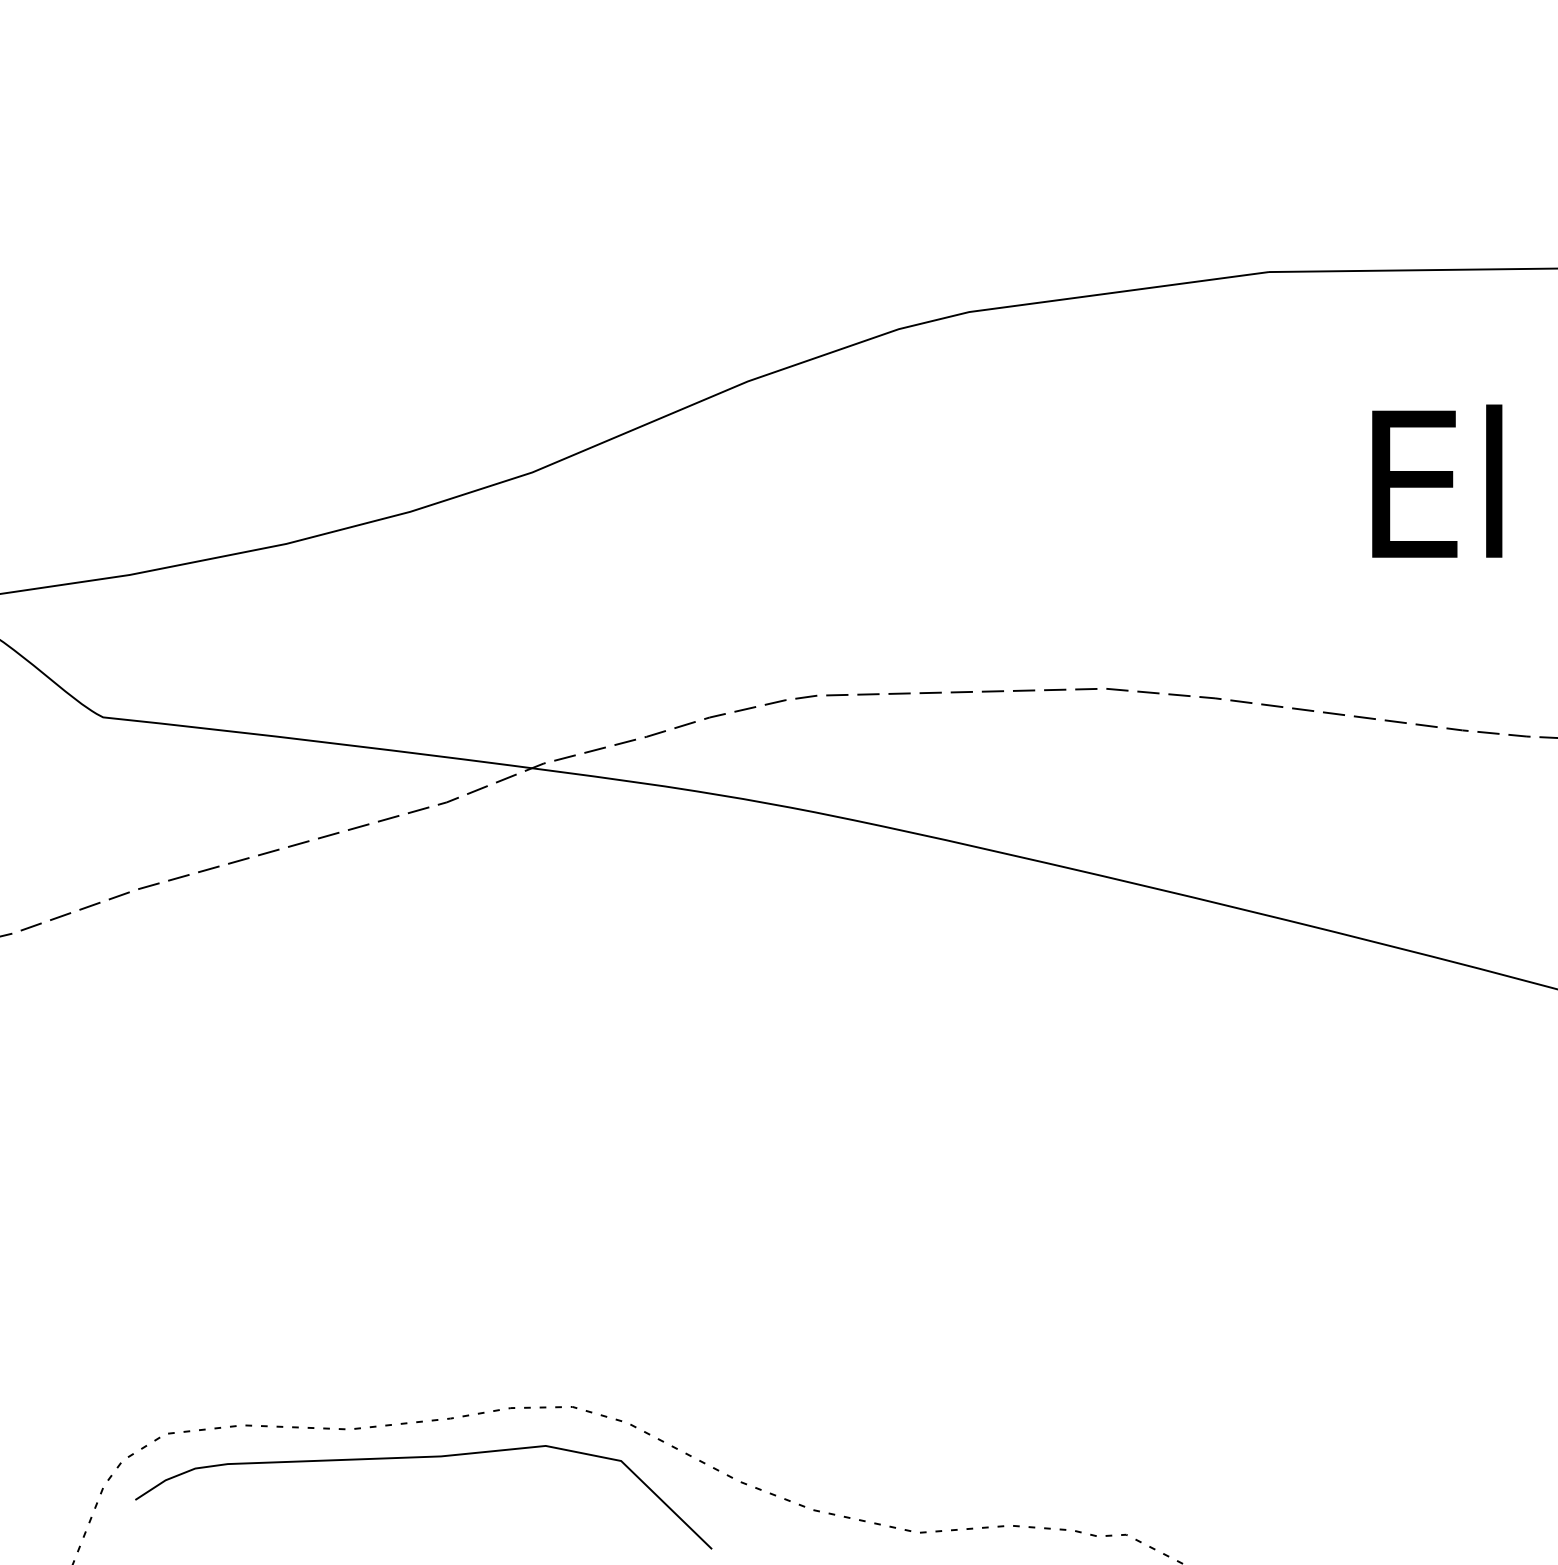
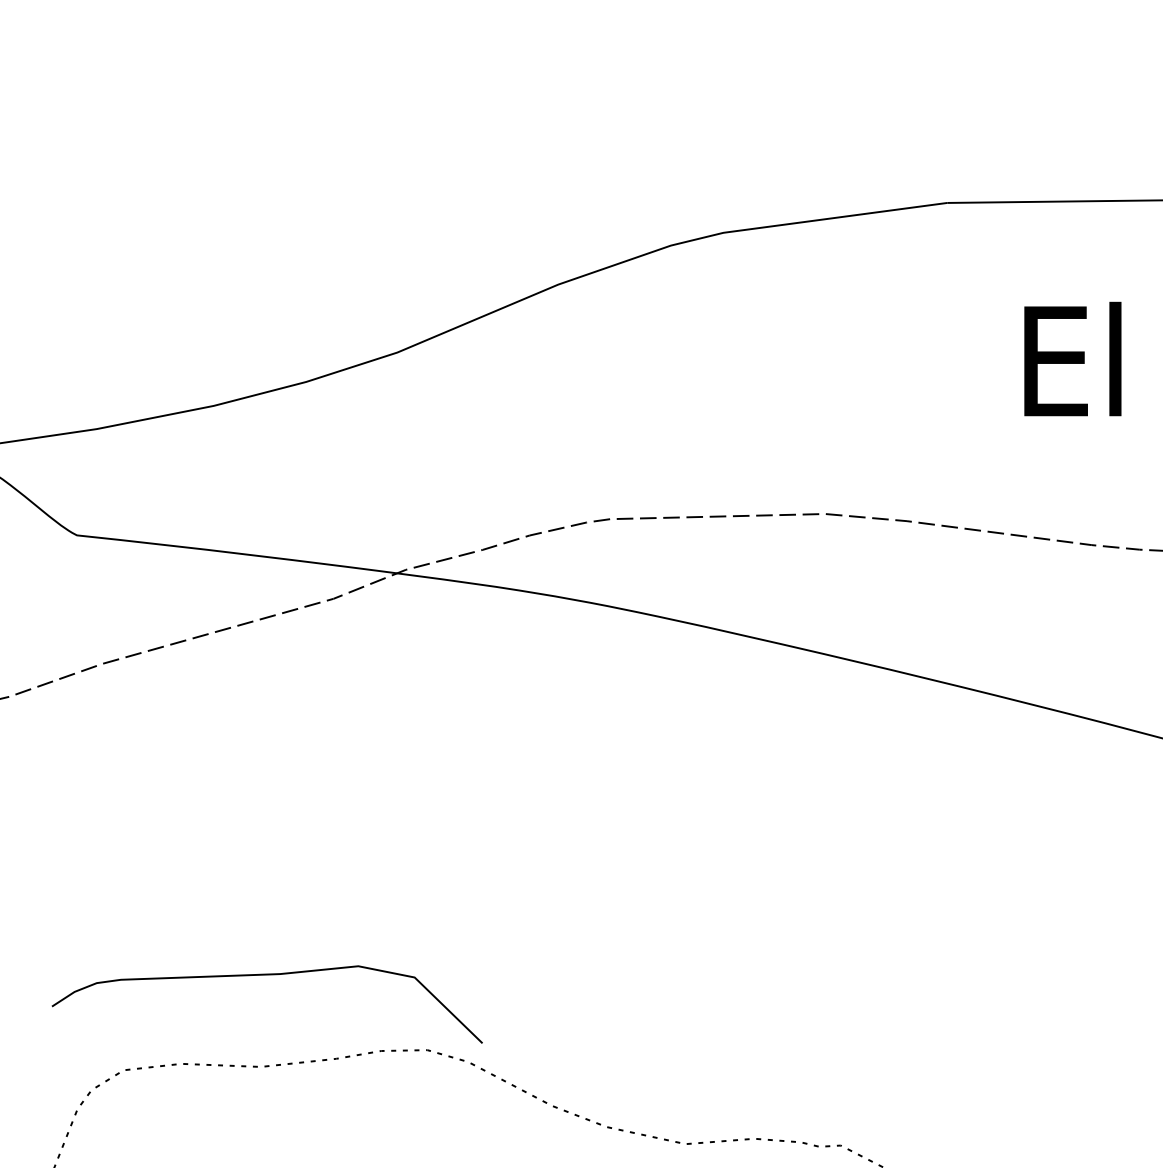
curve: (422, 1458) -> (266, 975), moved

